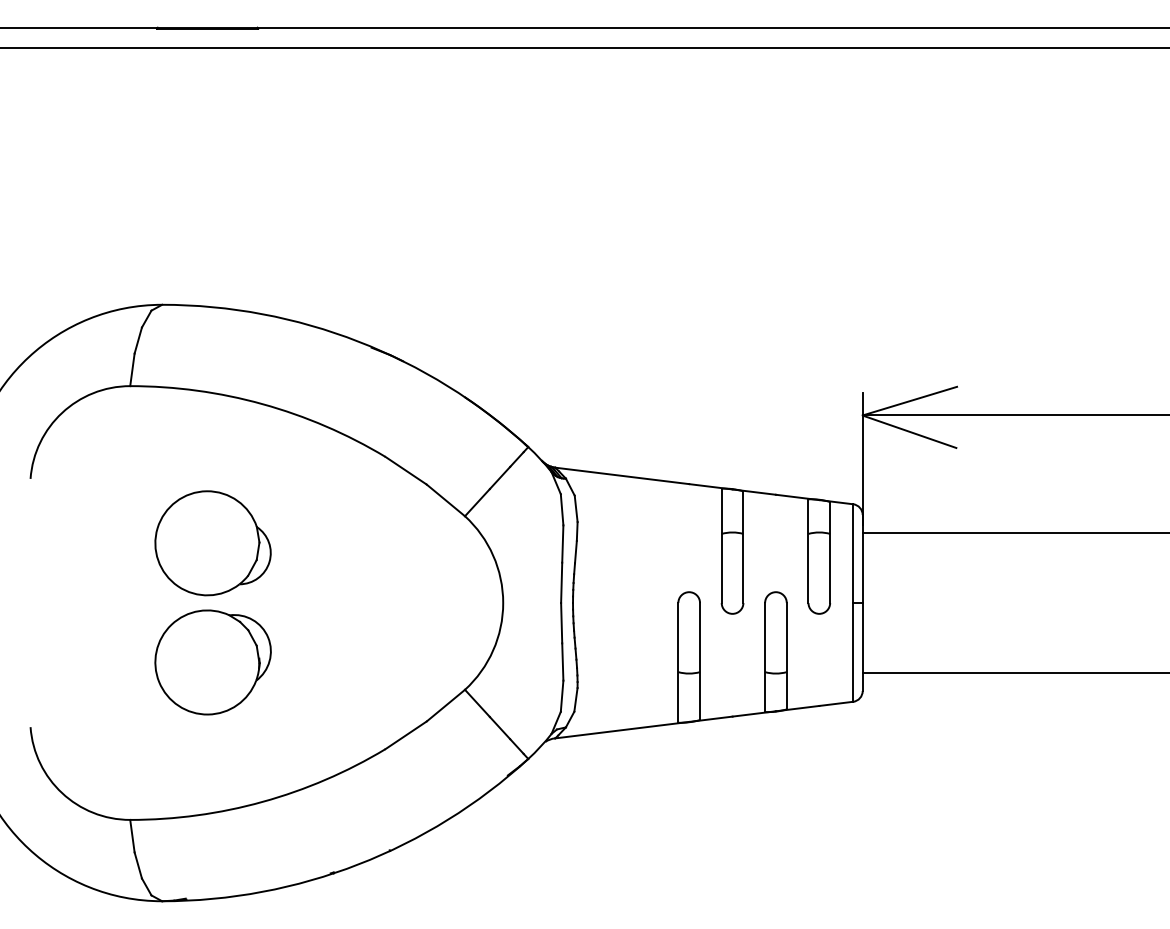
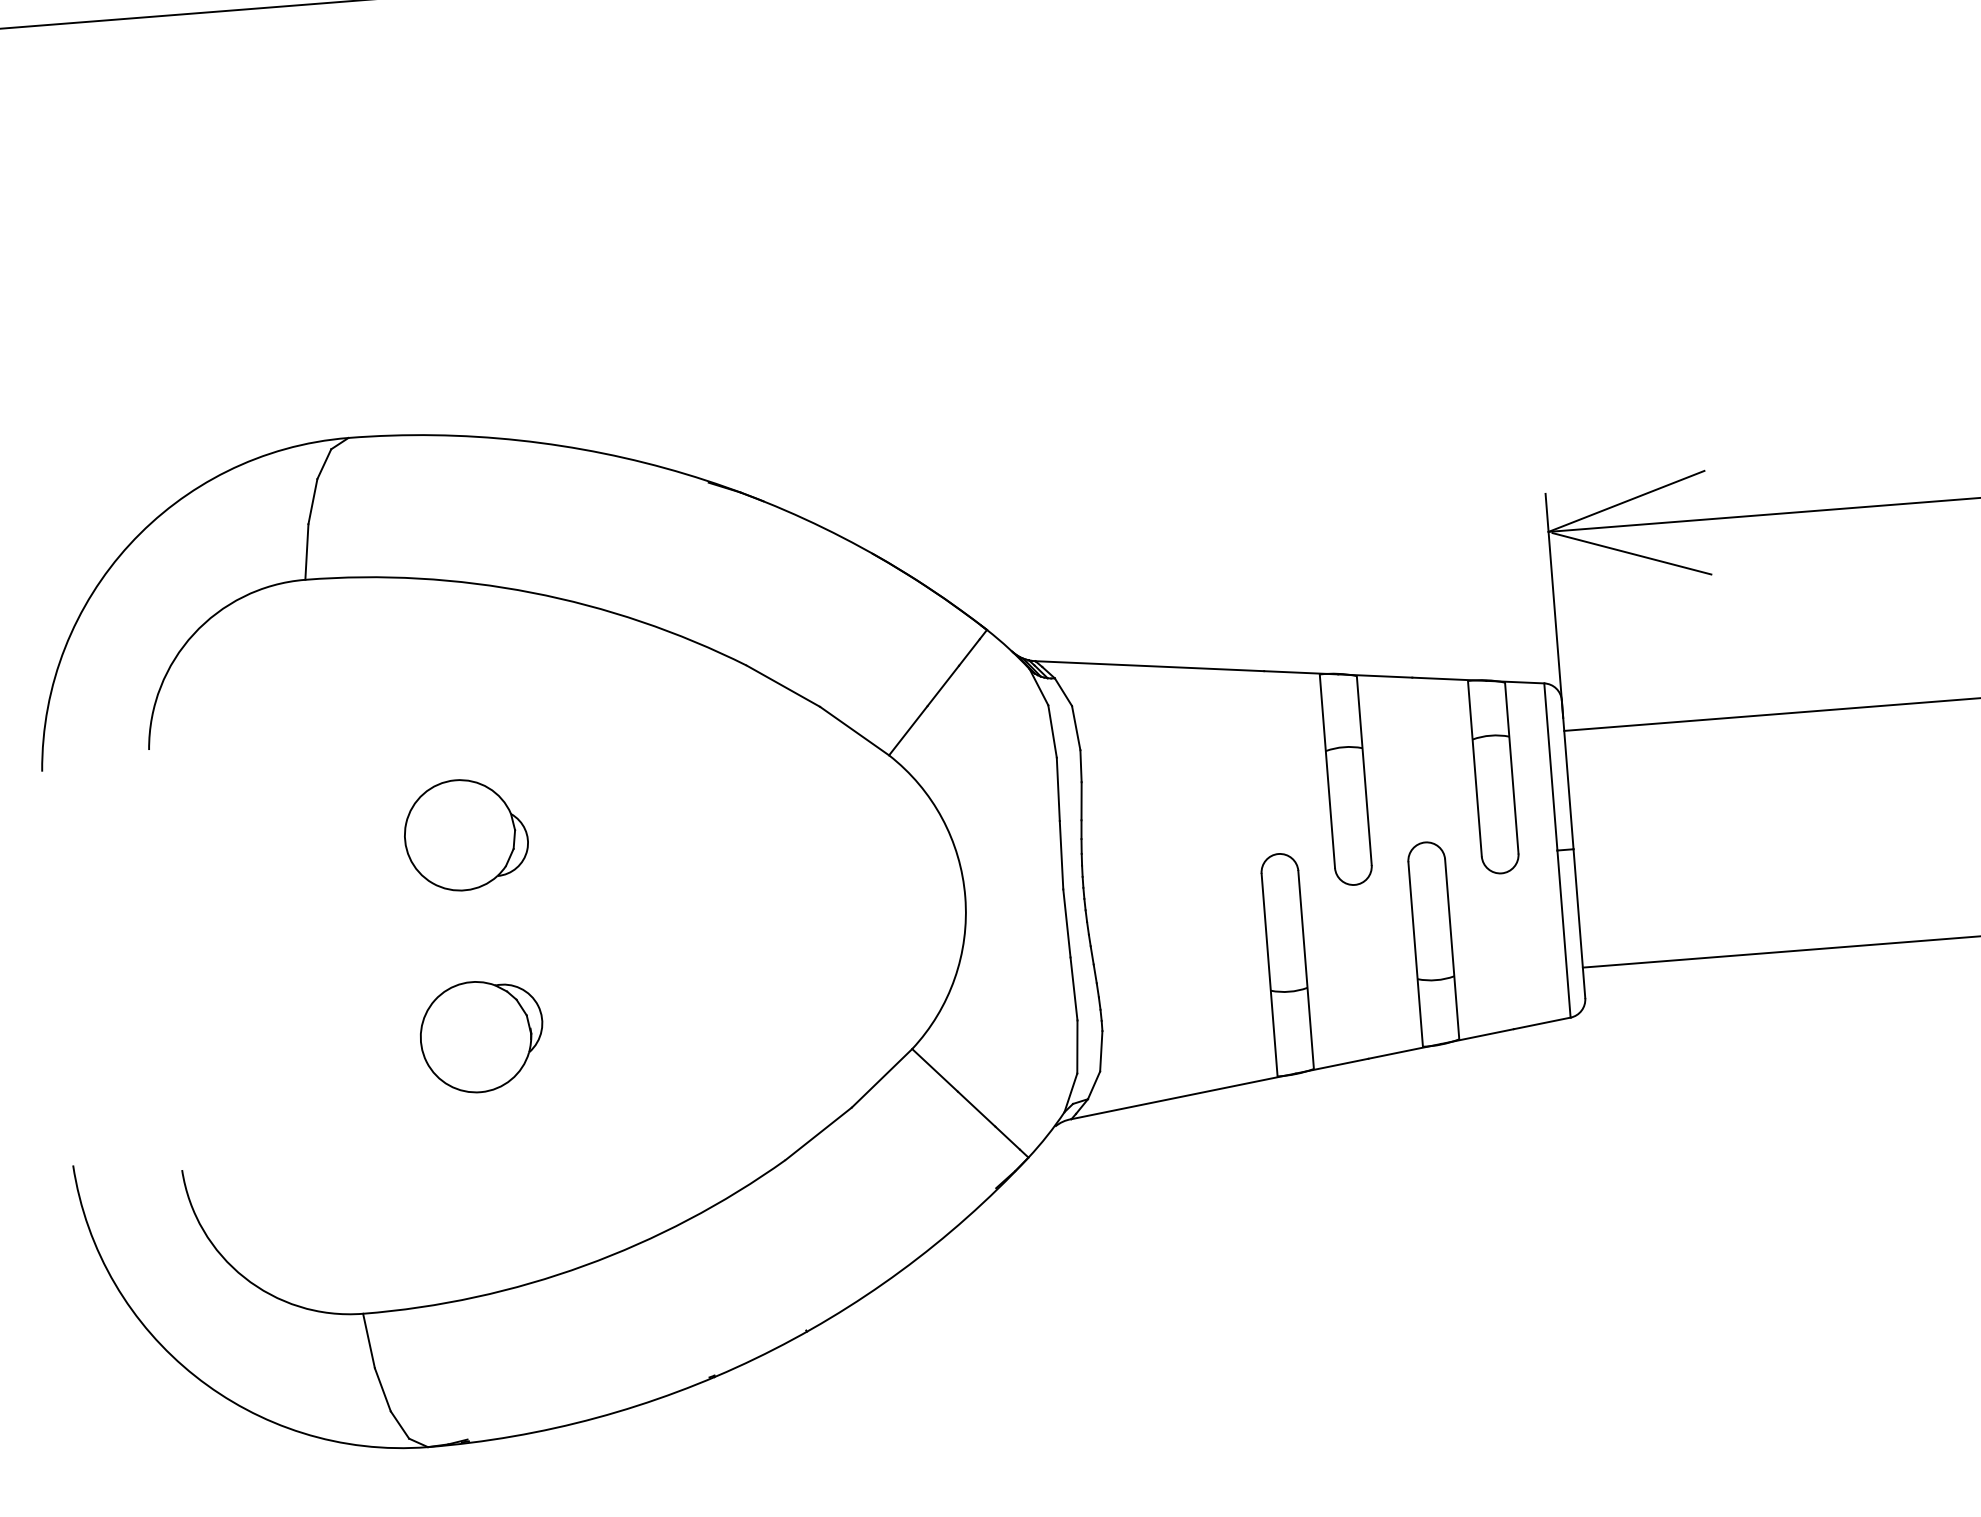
part: (212, 543) -> (465, 835), size x0.62
part: (212, 662) -> (481, 1036), size x0.62

